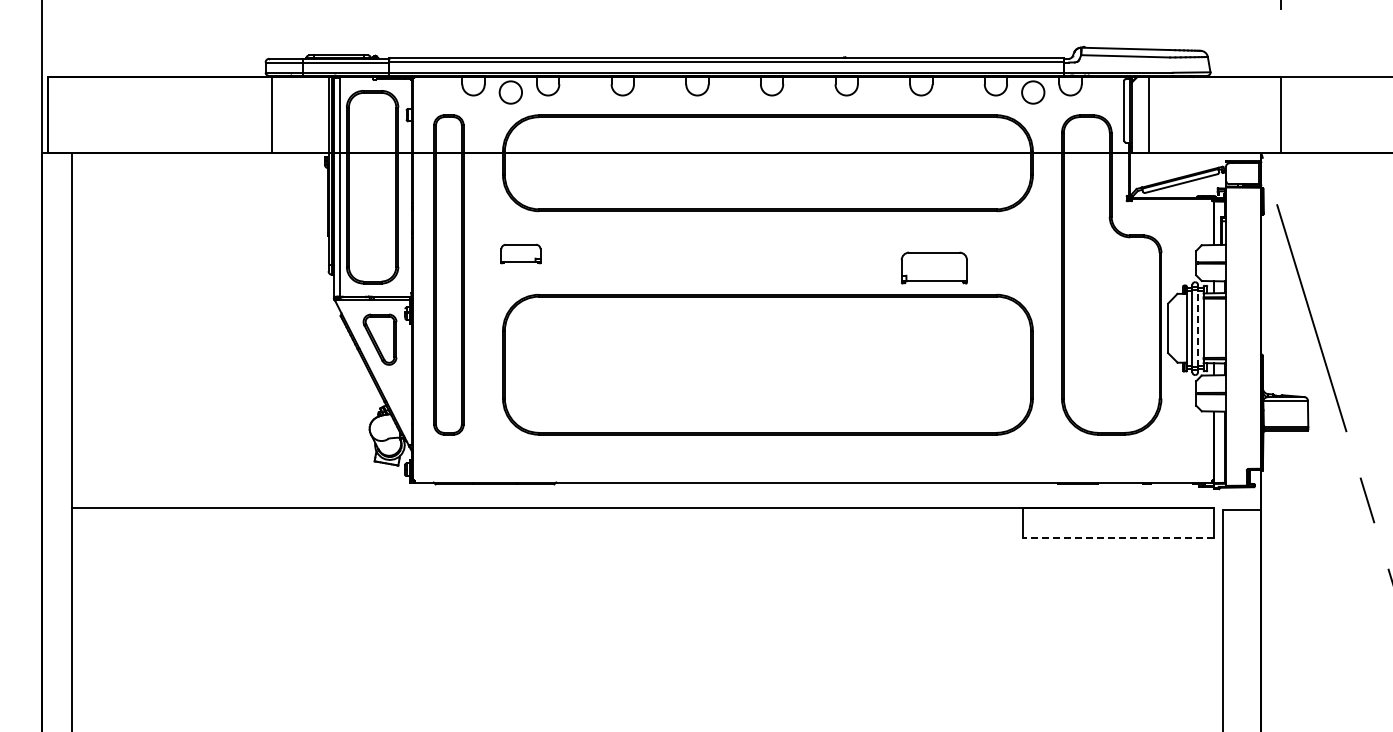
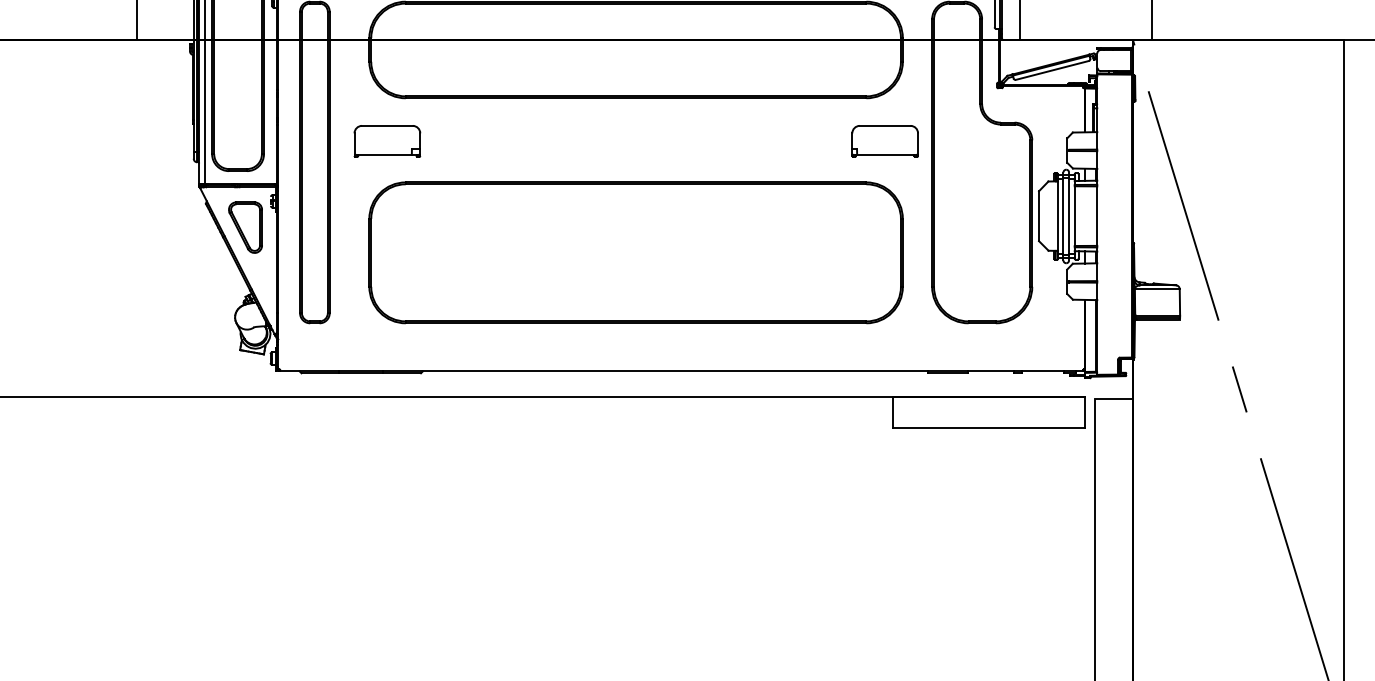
part: (520, 253) -> (386, 140), size x1.67
part: (933, 267) -> (884, 140), moved
line: (1198, 328) -> (1069, 216), dashed -> solid
line: (1118, 538) -> (989, 427), dashed -> solid

